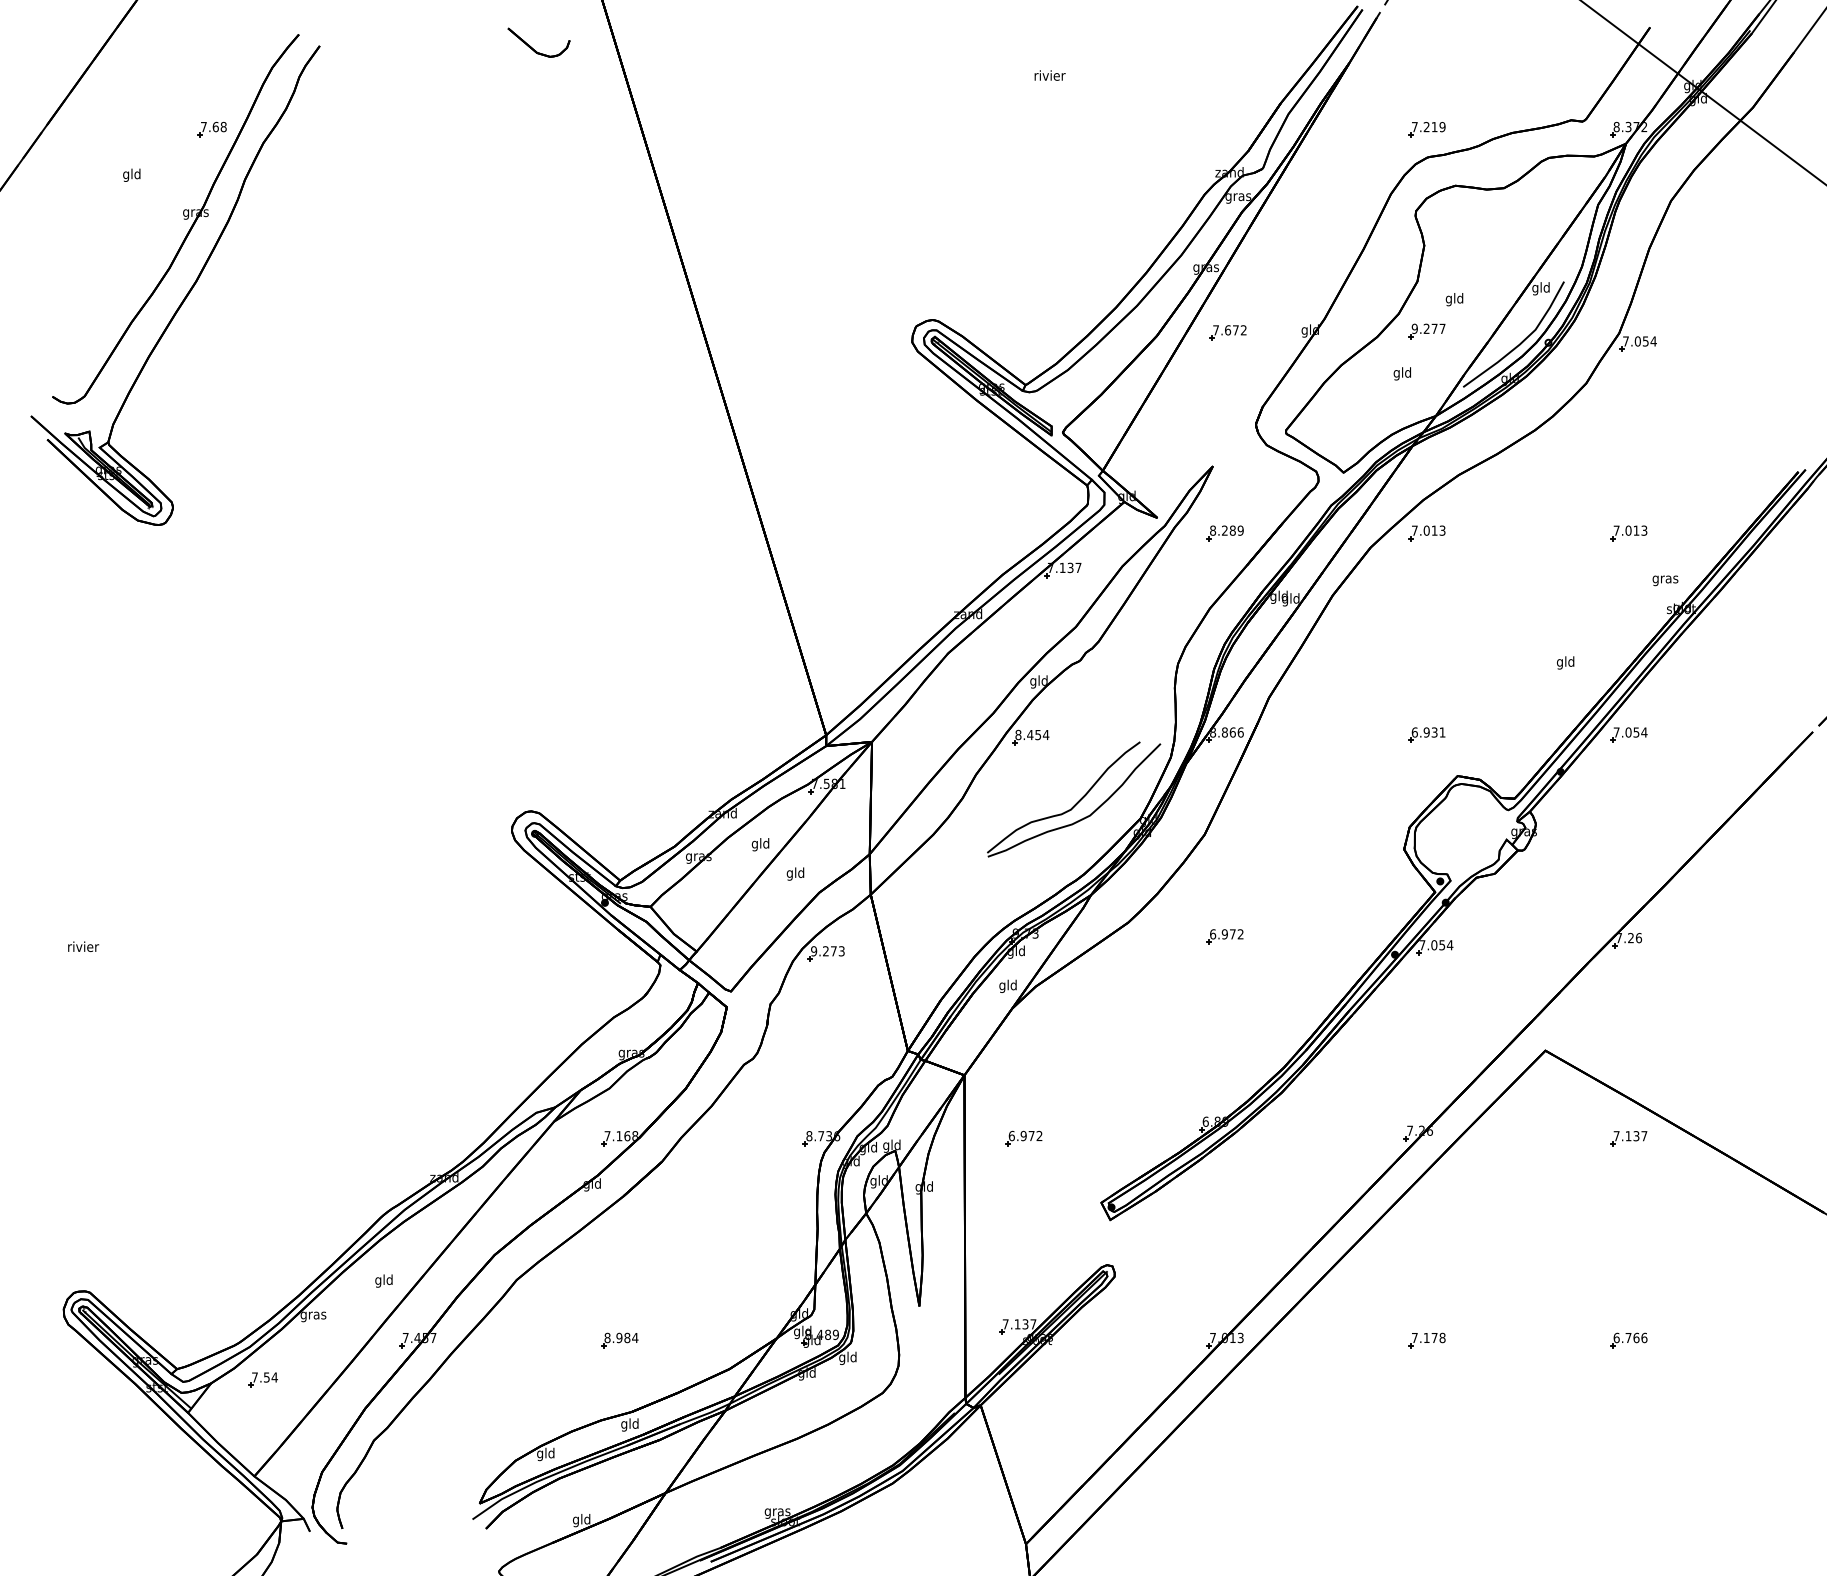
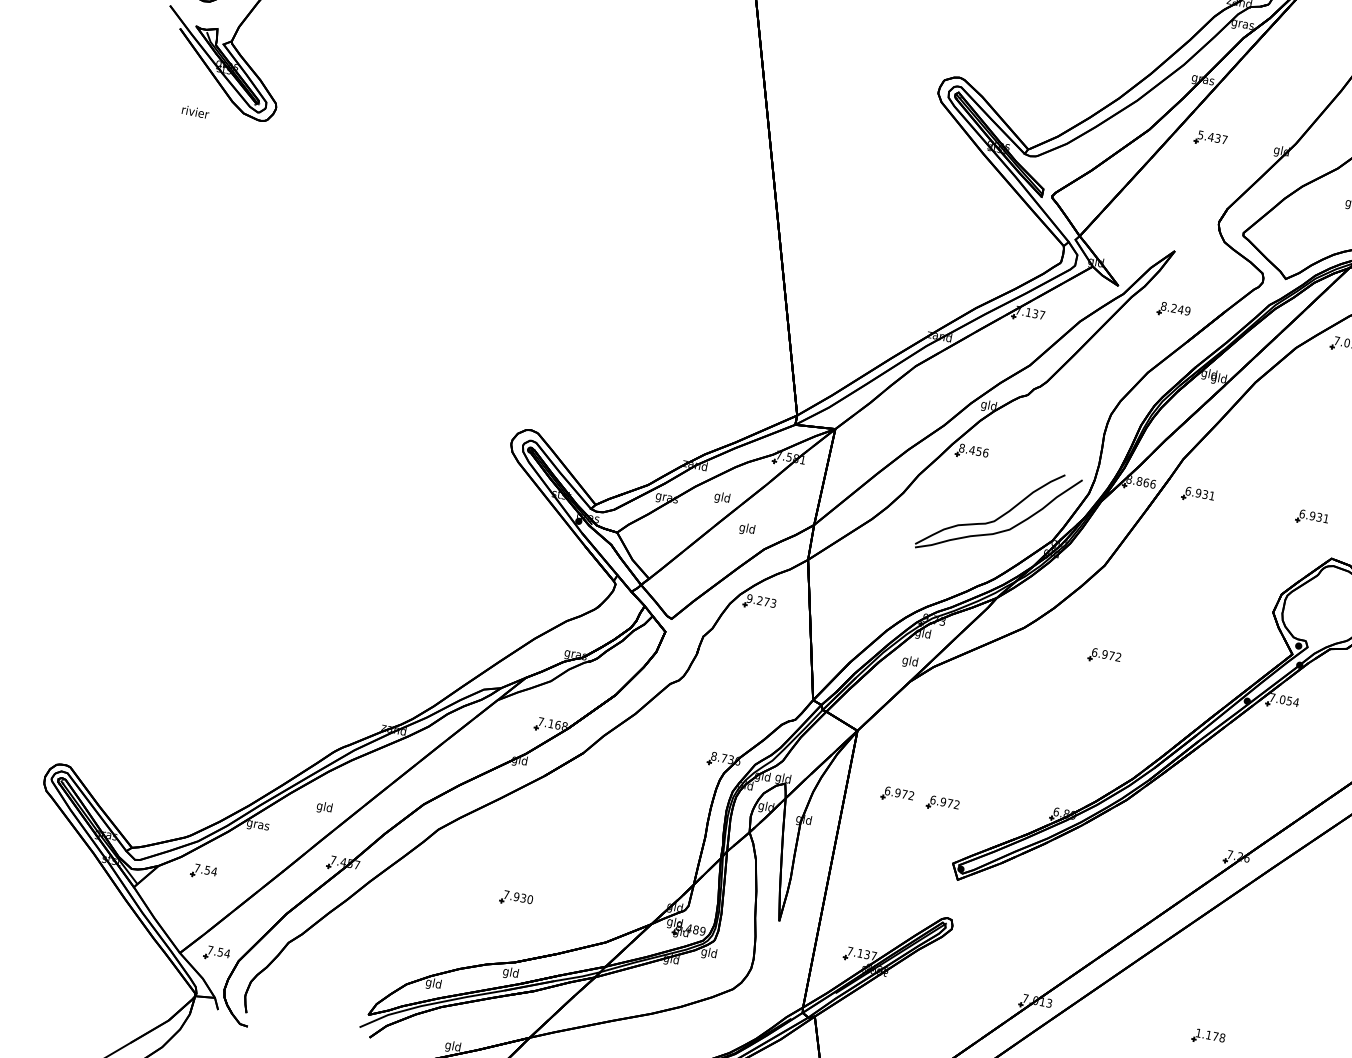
text: (1229, 330) -> (1212, 137), 7.672 -> 5.437
text: (1232, 530) -> (1180, 309), 8.289 -> 8.249
text: (1045, 734) -> (985, 452), 8.454 -> 8.456
part: (1293, 734) -> (1198, 494), added
text: (83, 946) -> (195, 111), moved
part: (1076, 1138) -> (942, 804), added
text: (621, 1337) -> (518, 896), 8.984 -> 7.930
text: (1414, 1337) -> (1198, 1032), 7.178 -> 1.178
part: (295, 1468) -> (216, 953), added

